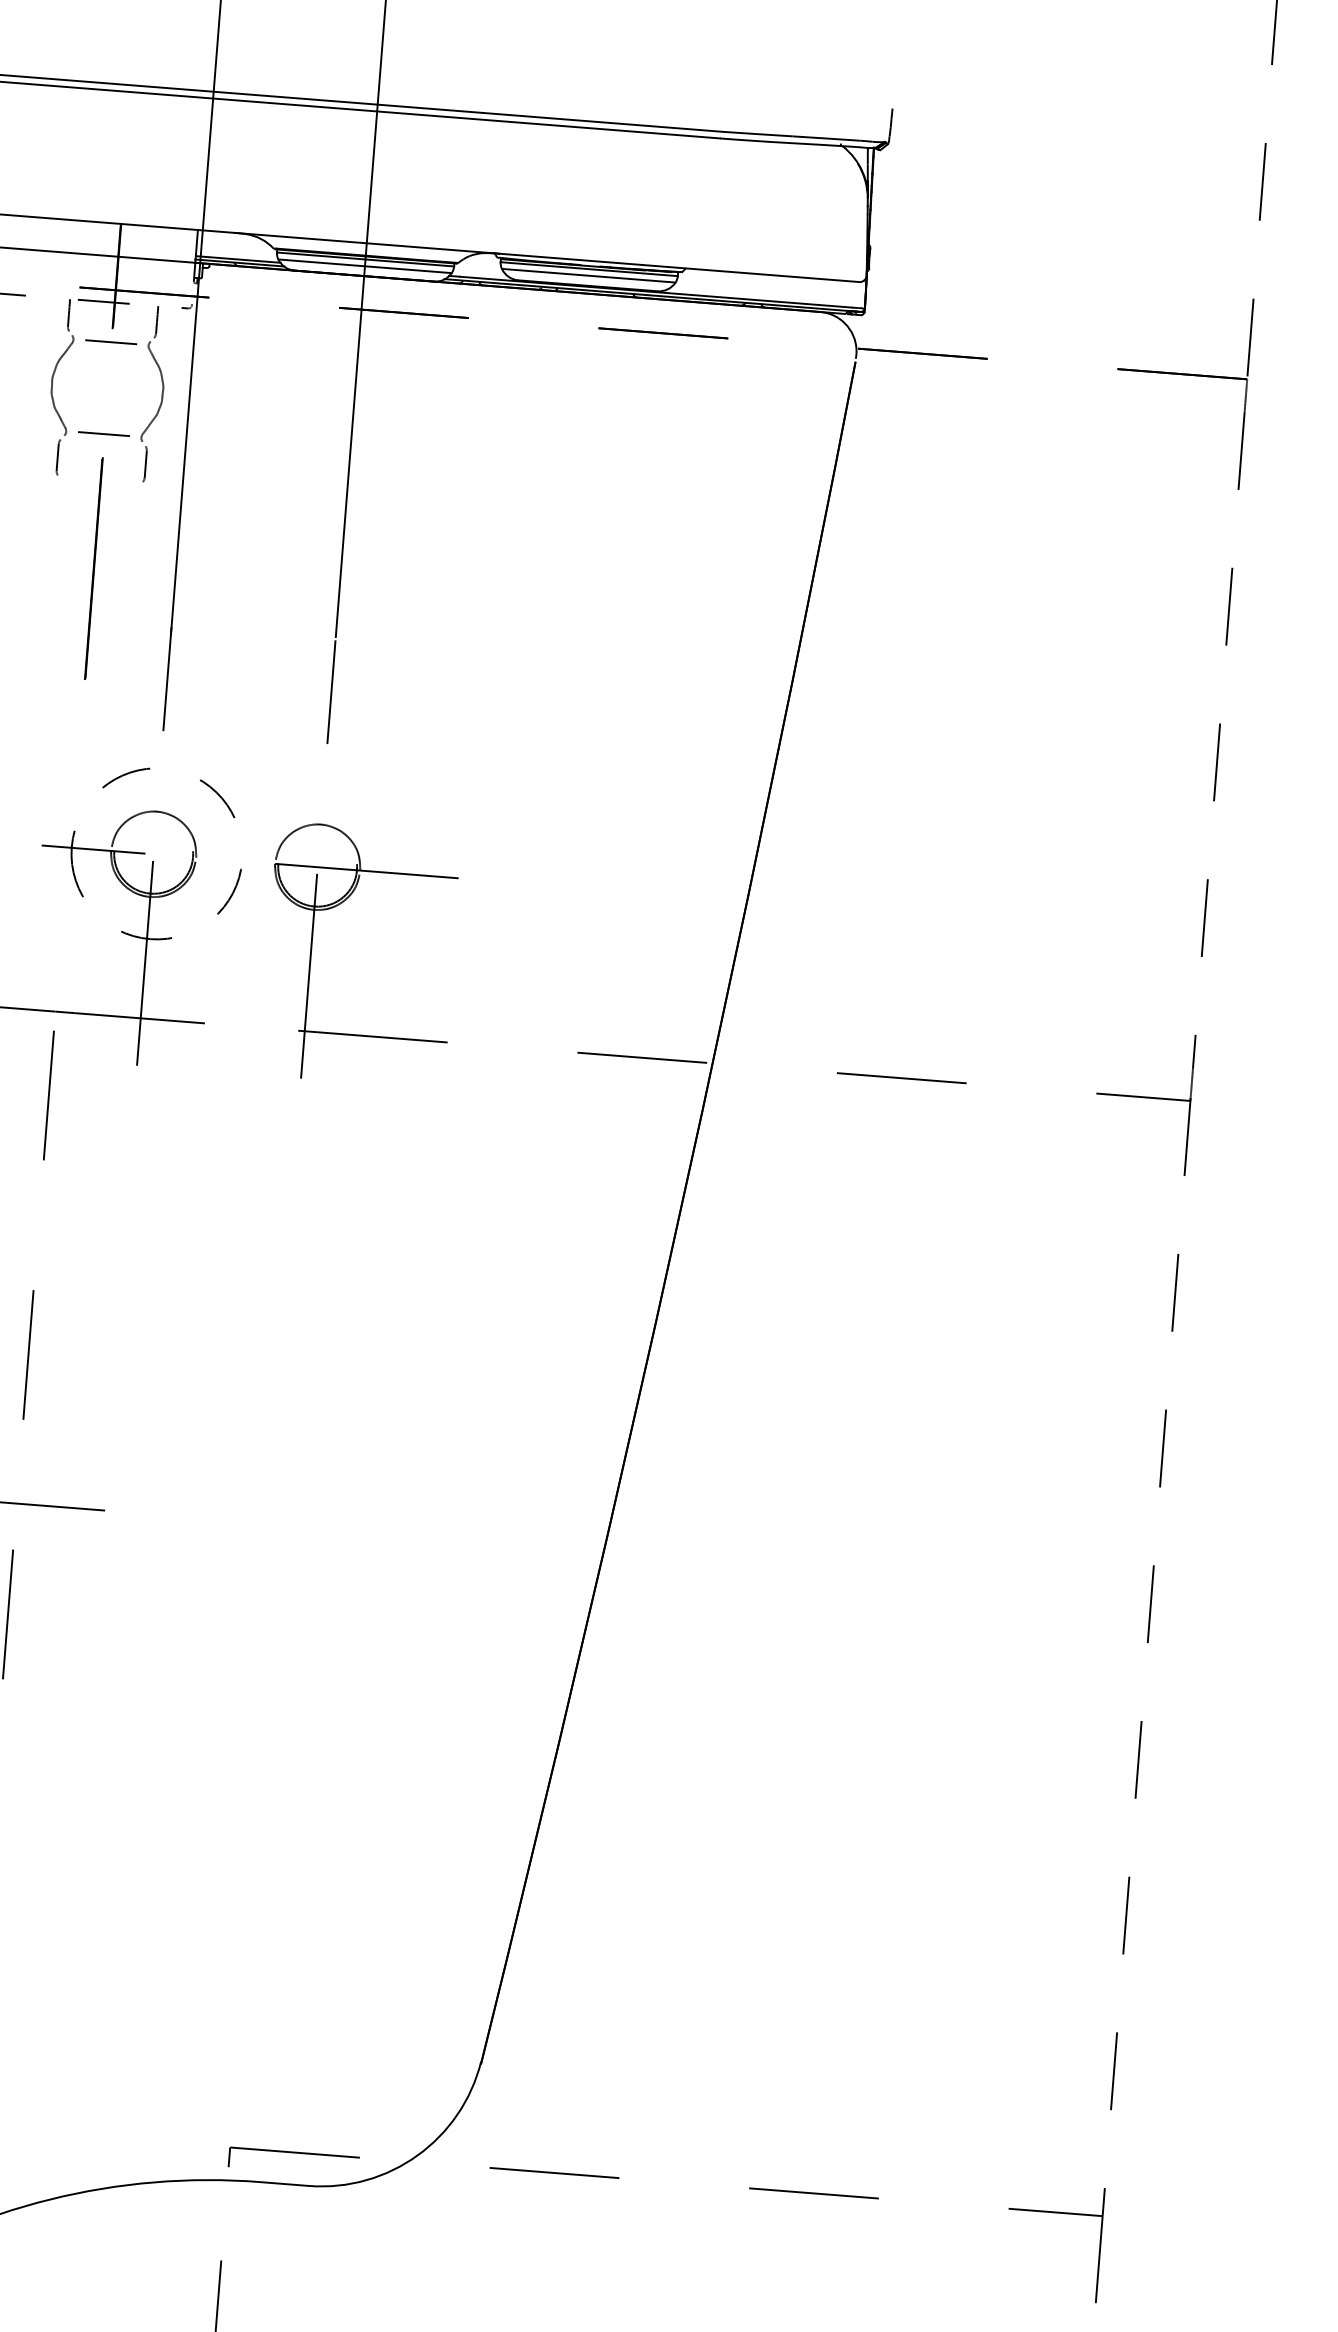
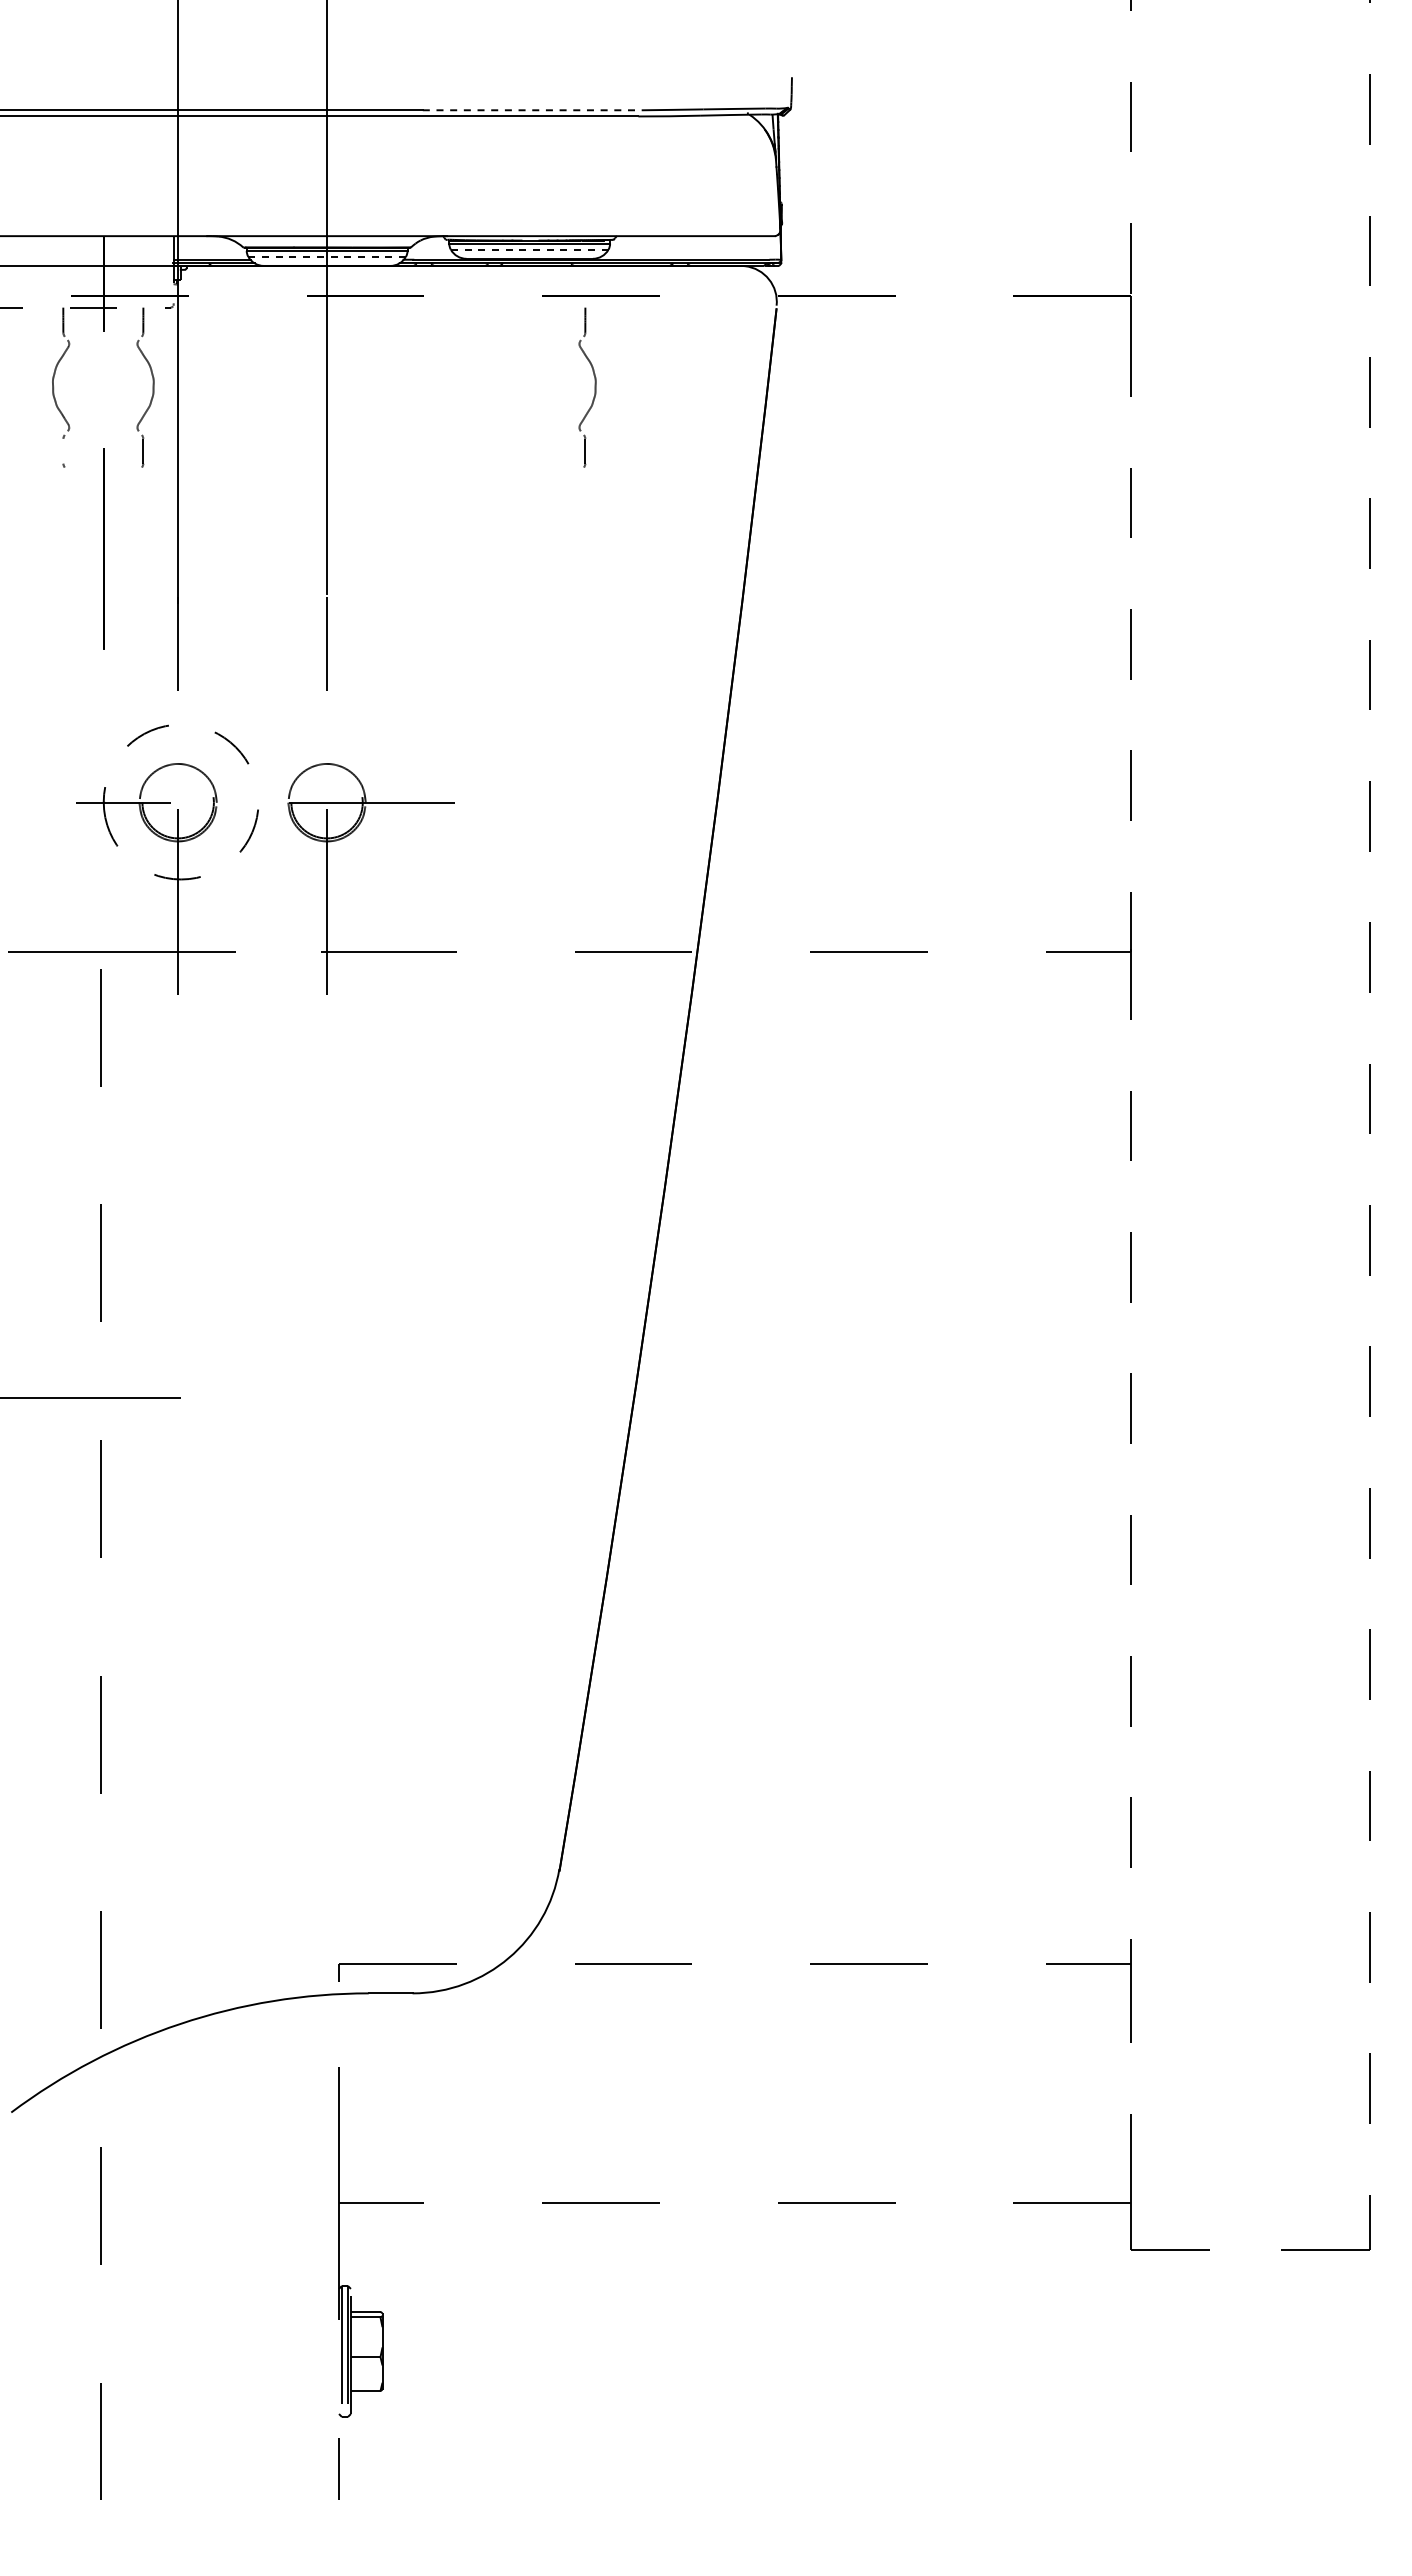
line: (603, 122) -> (532, 110), solid -> dashed
line: (365, 266) -> (327, 257), solid -> dashed
line: (588, 275) -> (529, 249), solid -> dashed
line: (111, 342) -> (103, 343), removed
part: (648, 433) -> (594, 387), added
line: (103, 434) -> (103, 427), removed
line: (57, 456) -> (63, 450), removed

